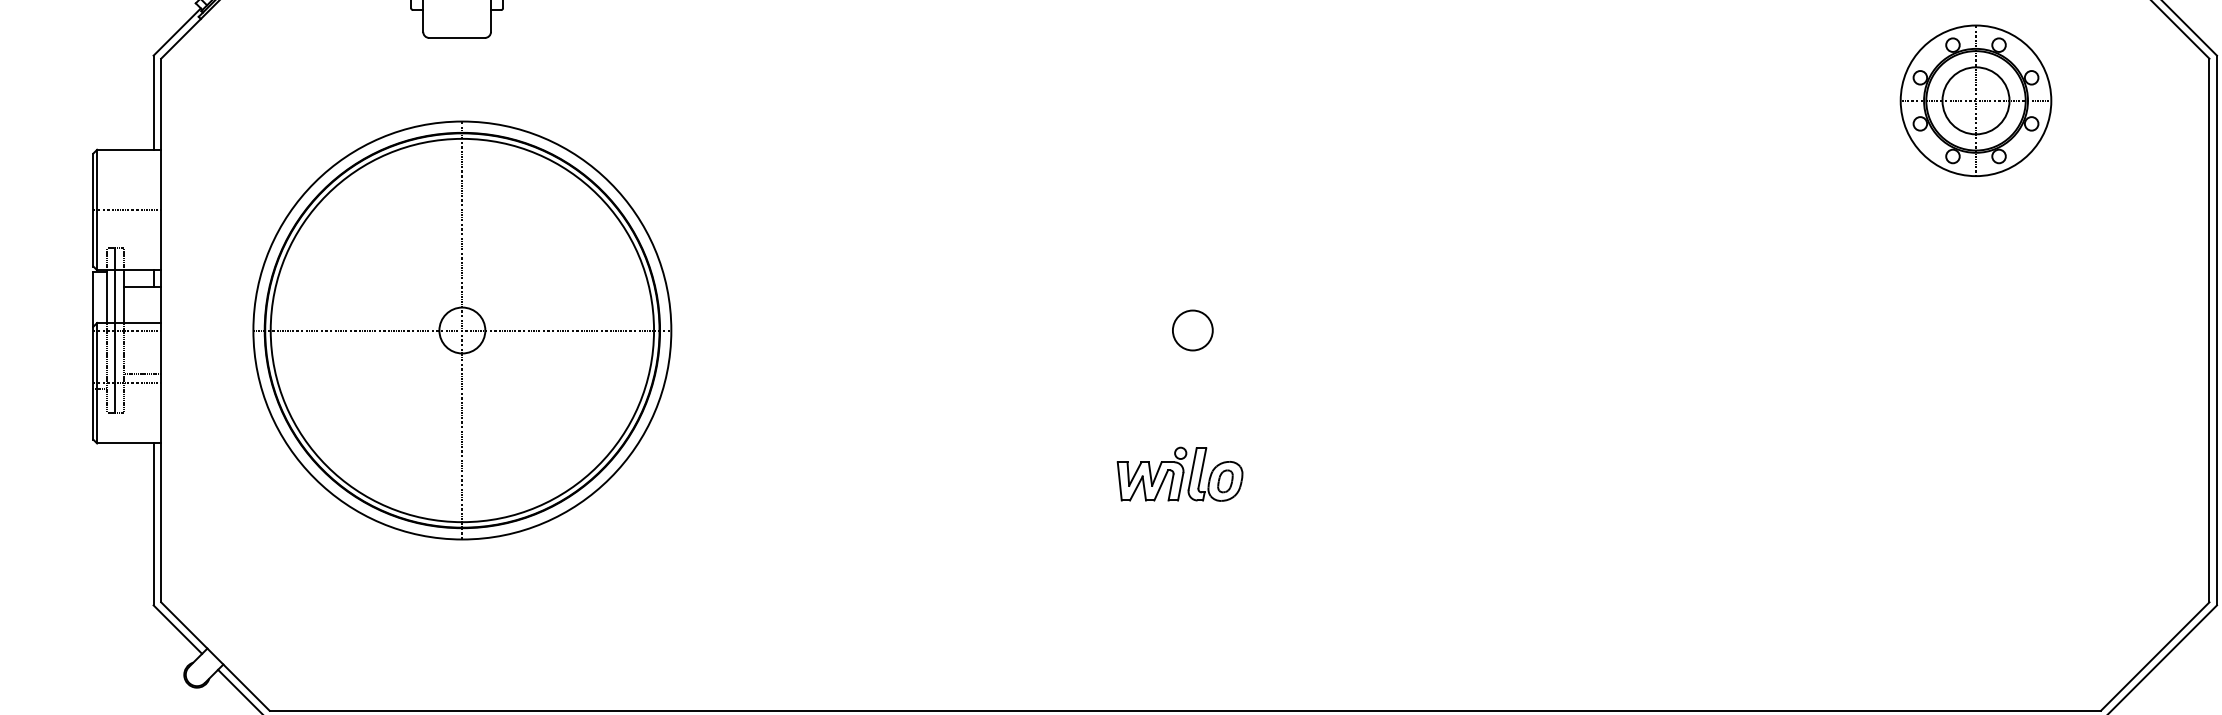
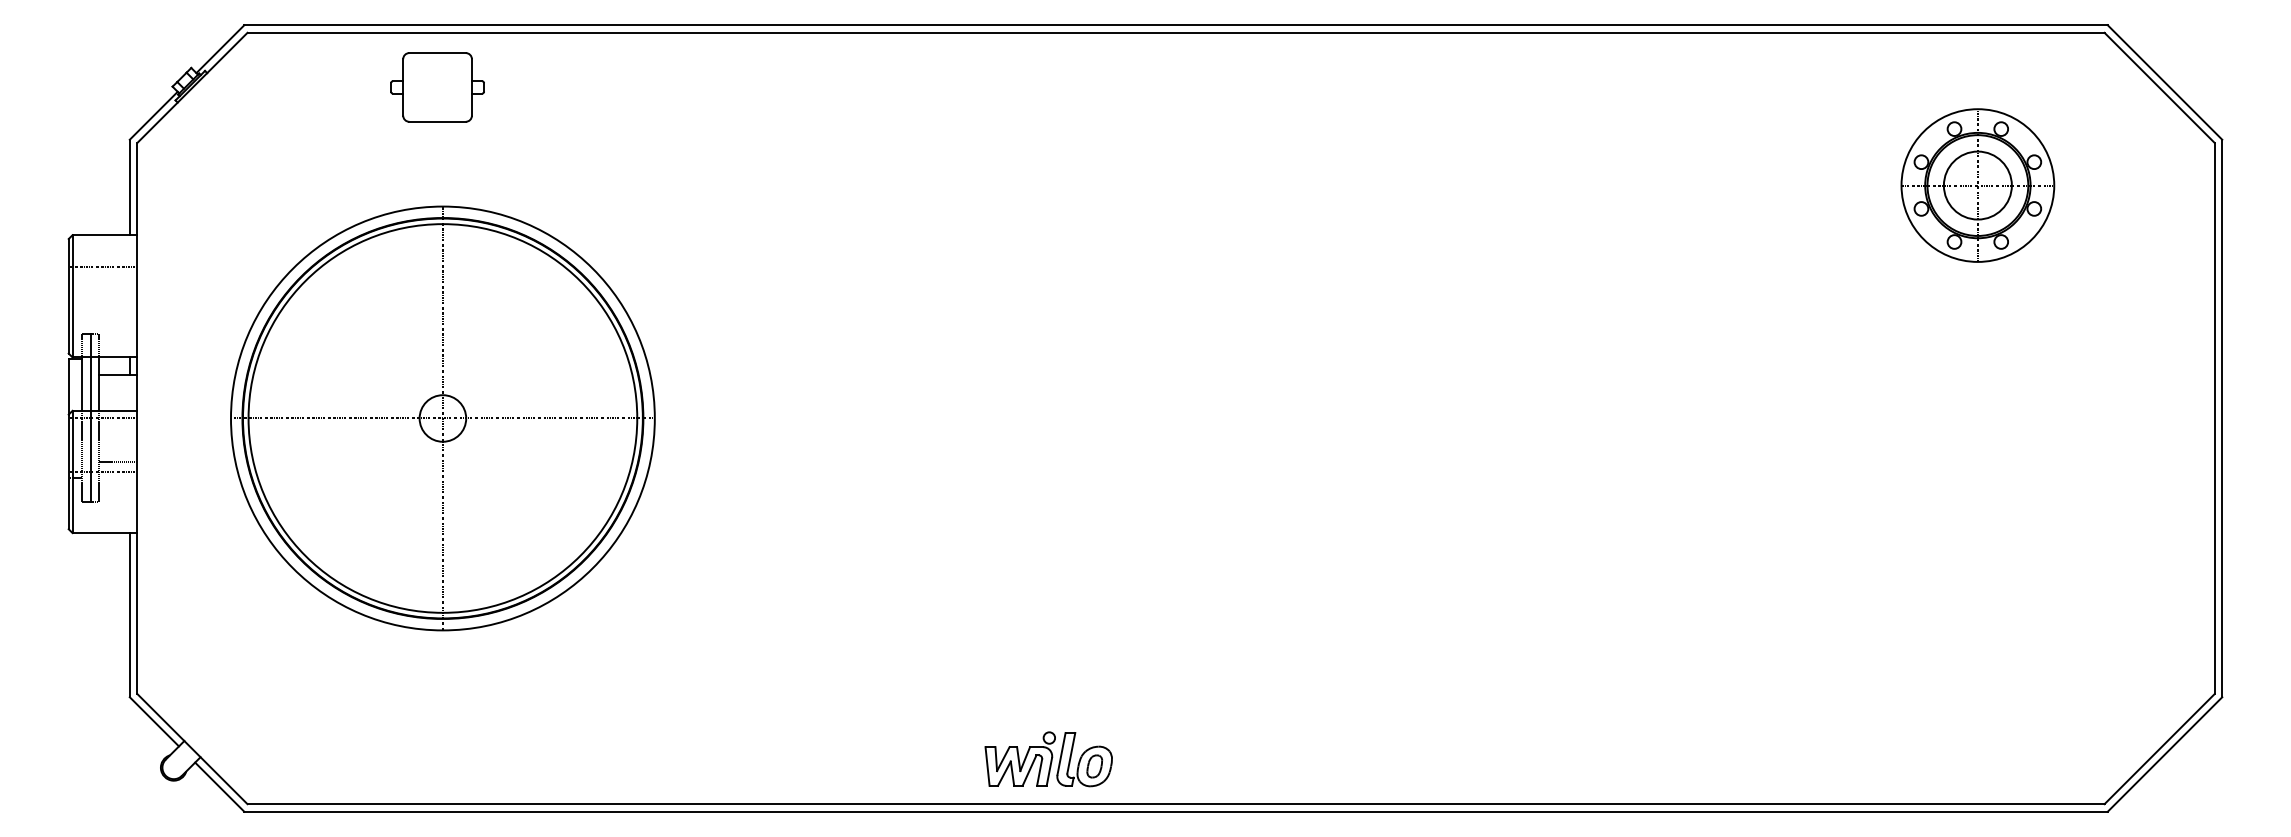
line: (126, 210) -> (102, 267), moved
circle: (1192, 330) -> (1183, 418), removed
part: (1179, 474) -> (1048, 759), moved

